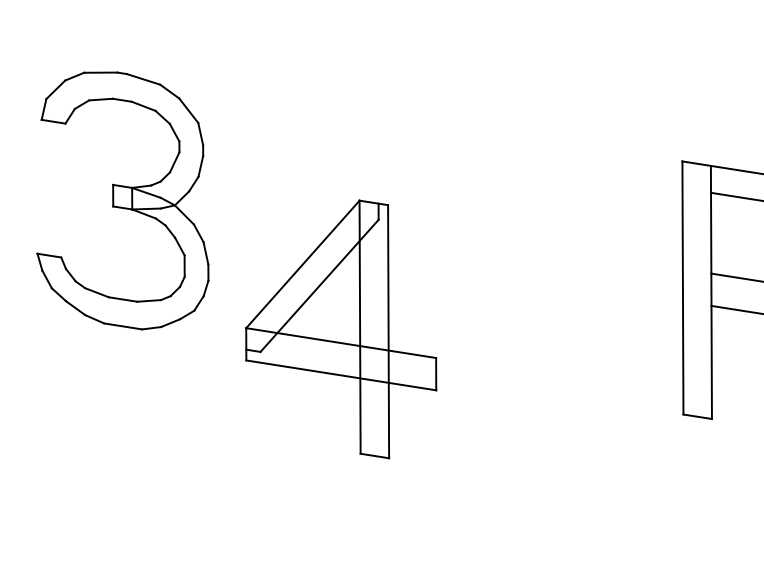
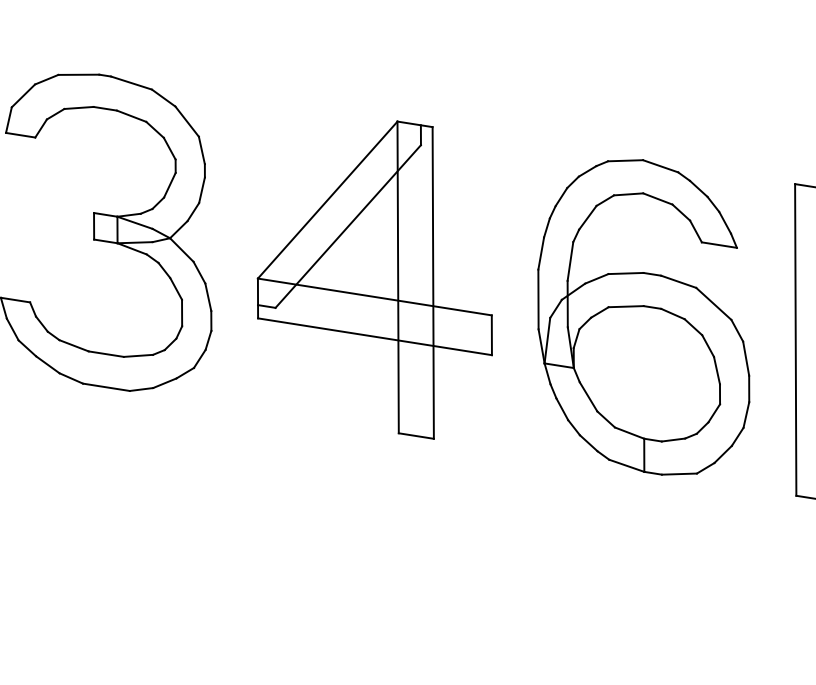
part: (559, 269) -> (643, 317), added
part: (341, 329) -> (375, 280), moved

